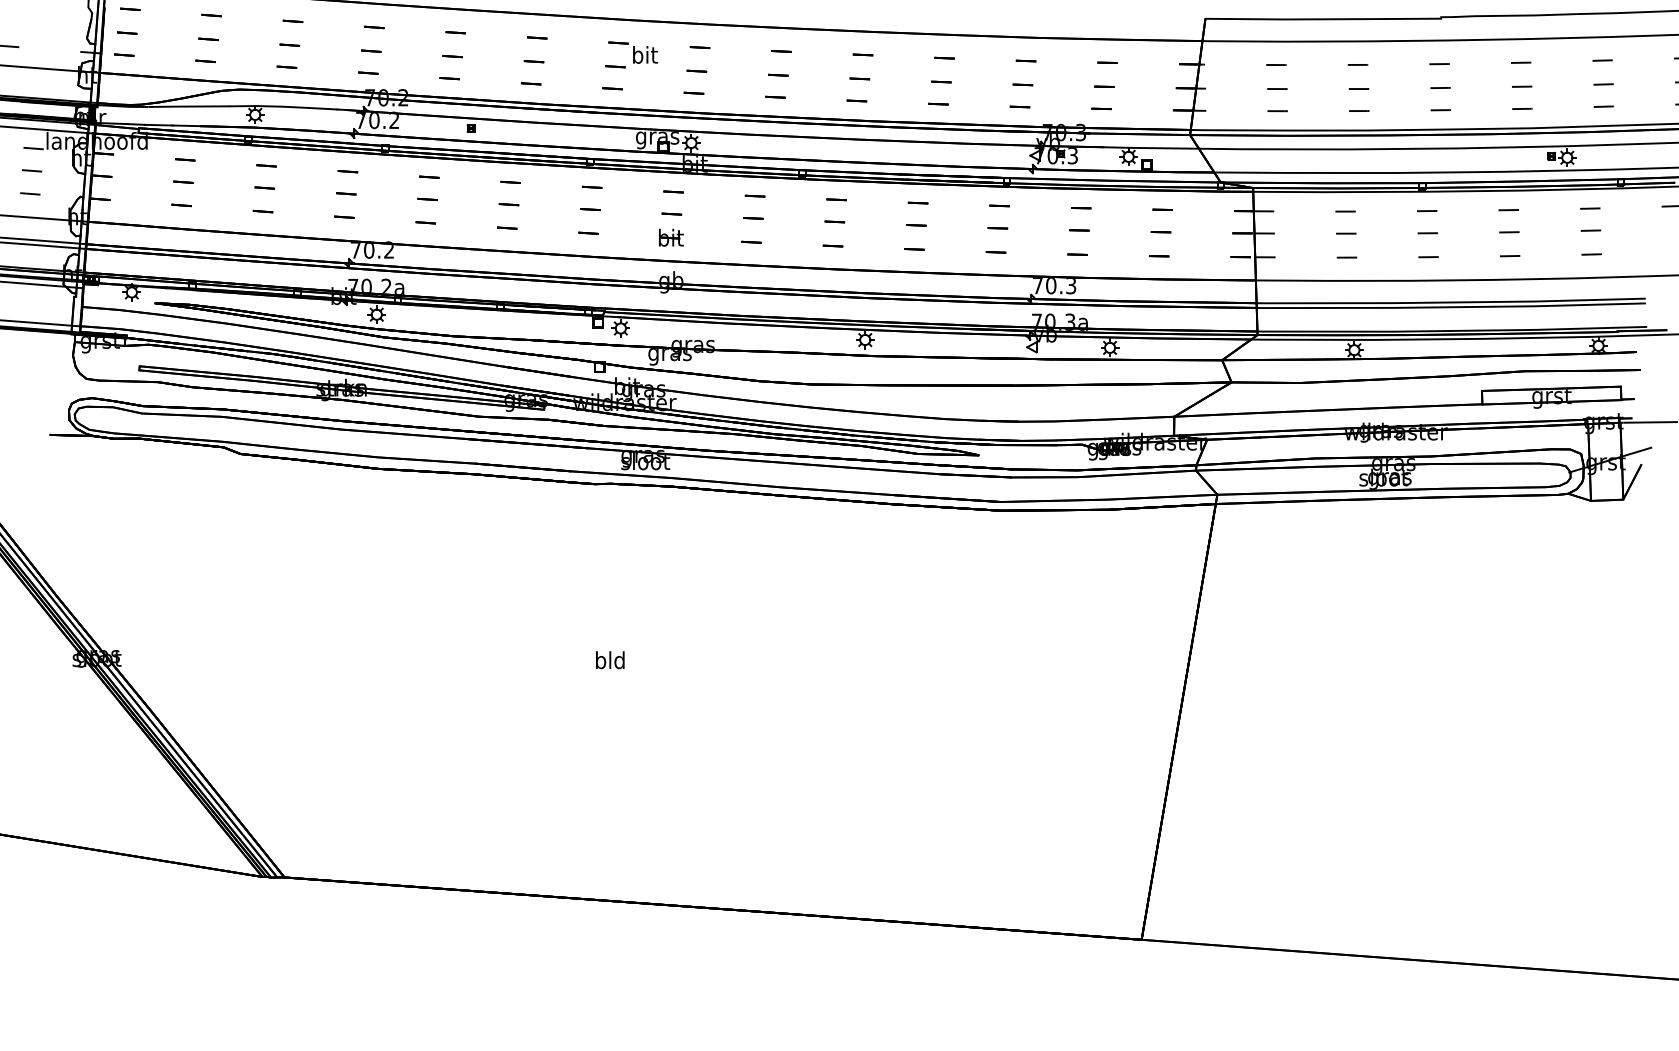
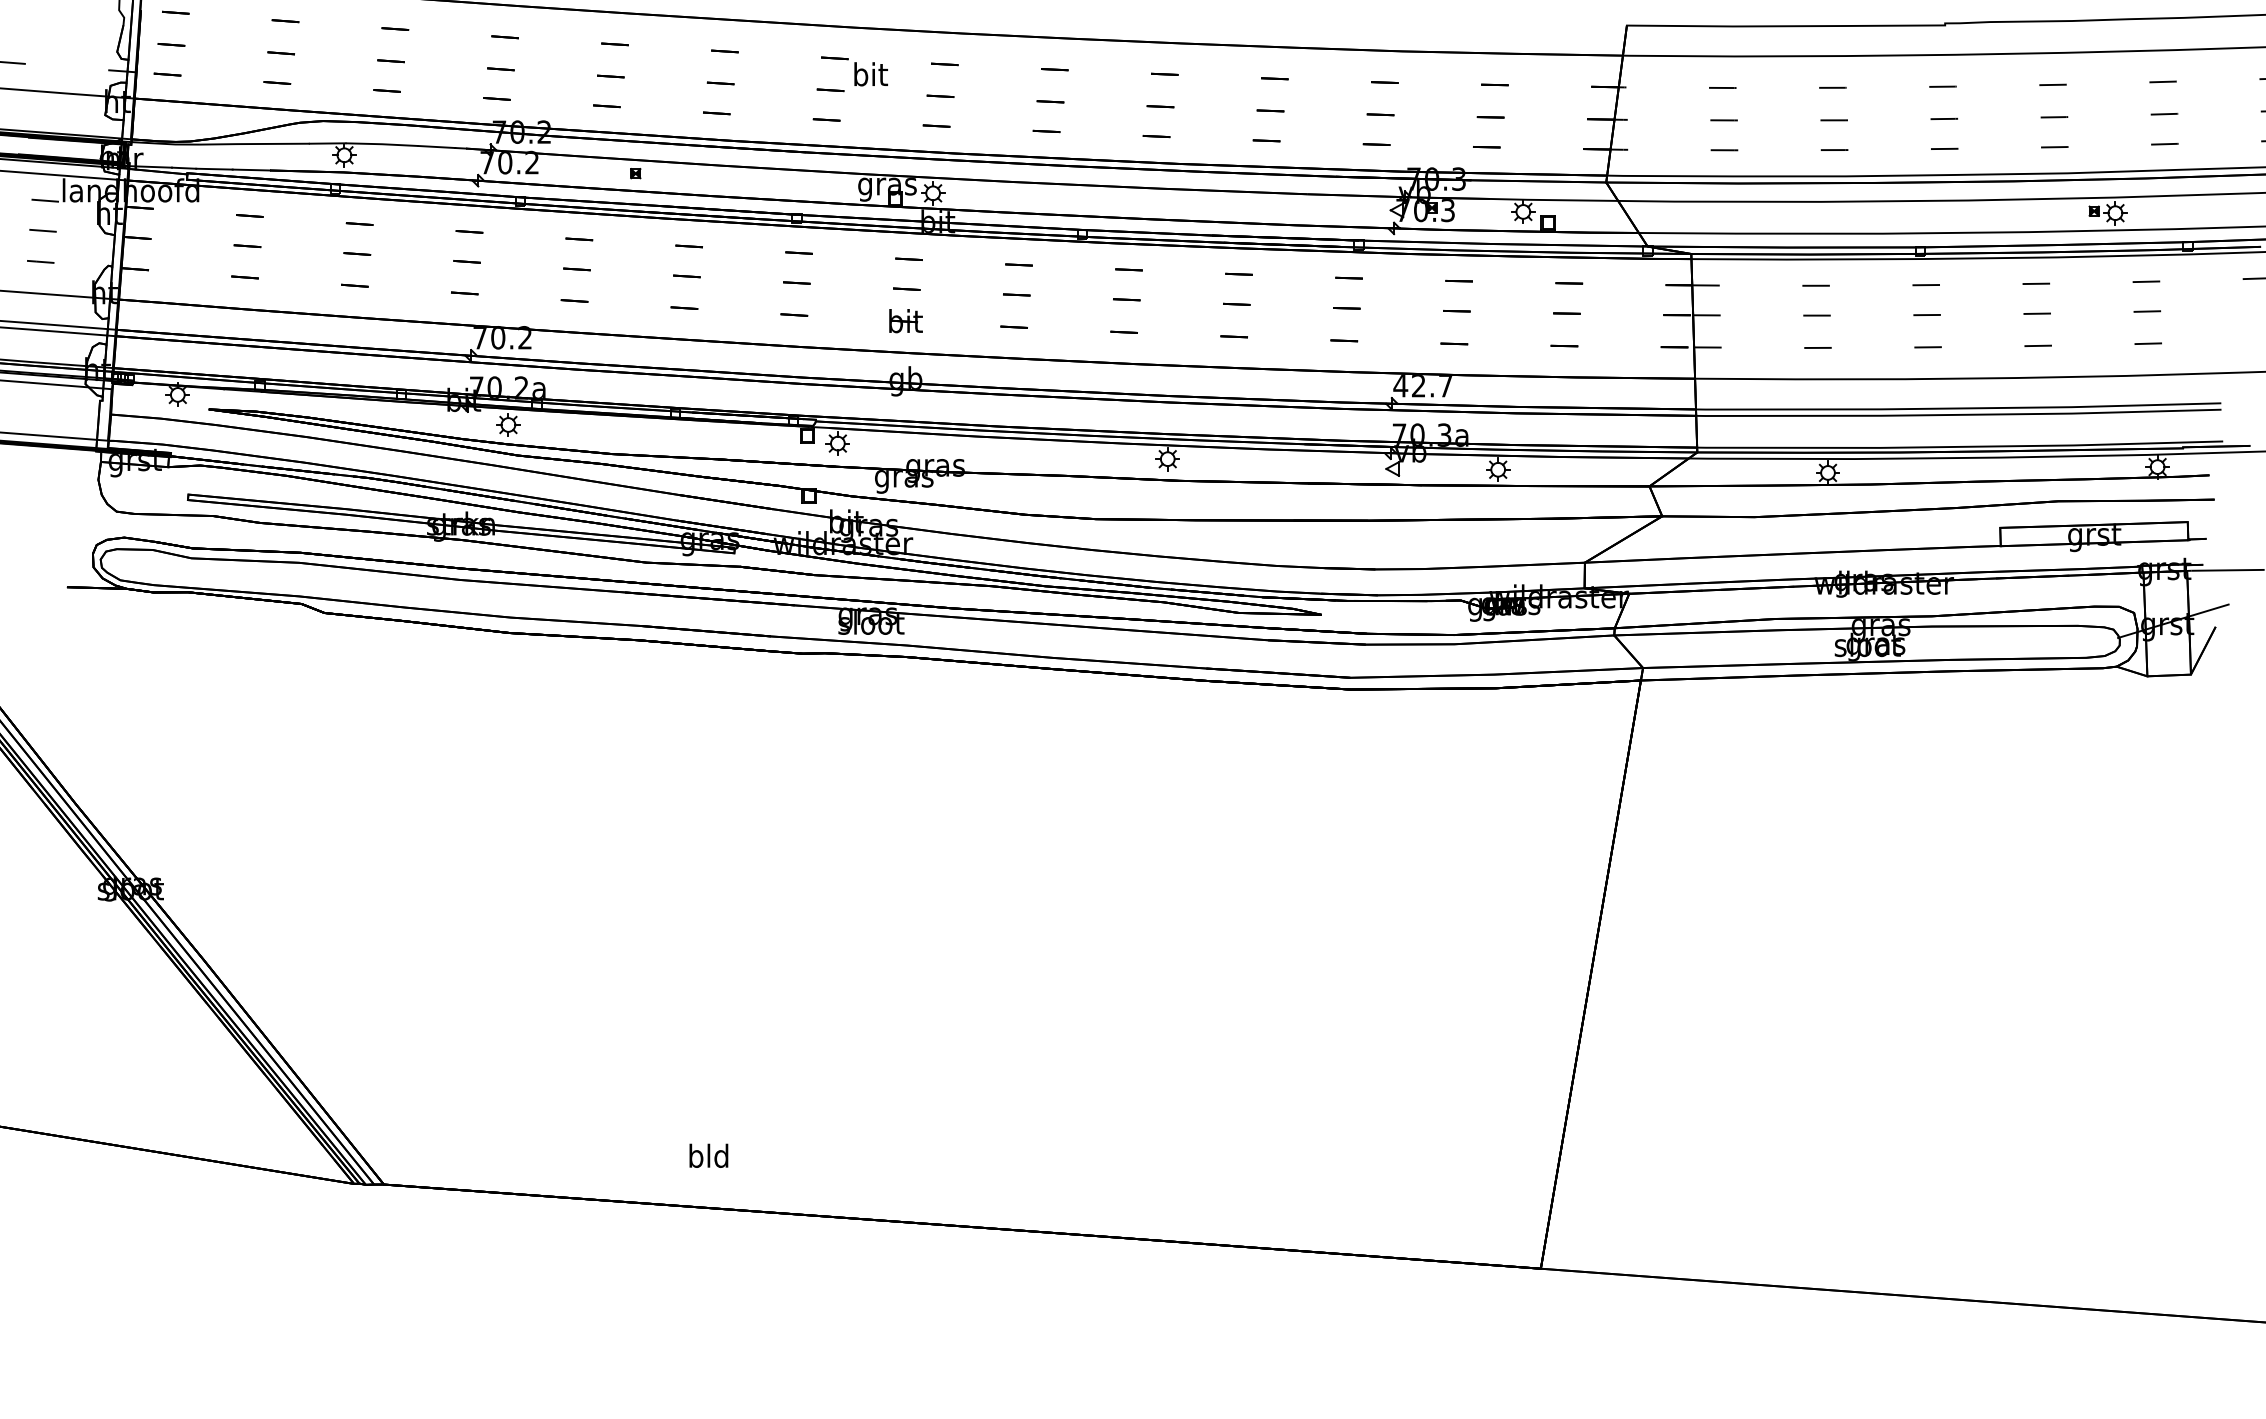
text: (1054, 285) -> (1423, 385), 70.3 -> 42.7
text: (610, 660) -> (709, 1156), moved

